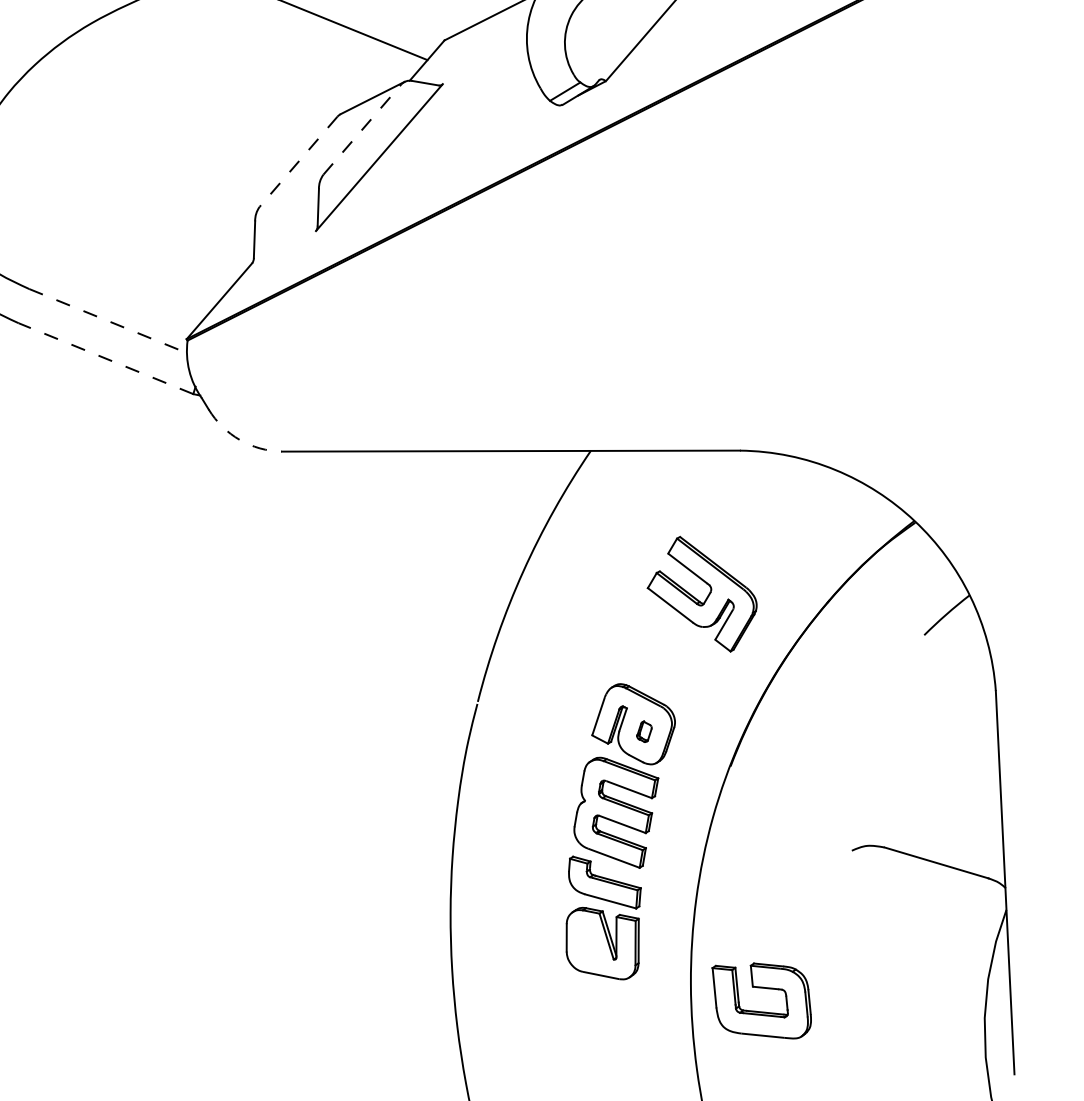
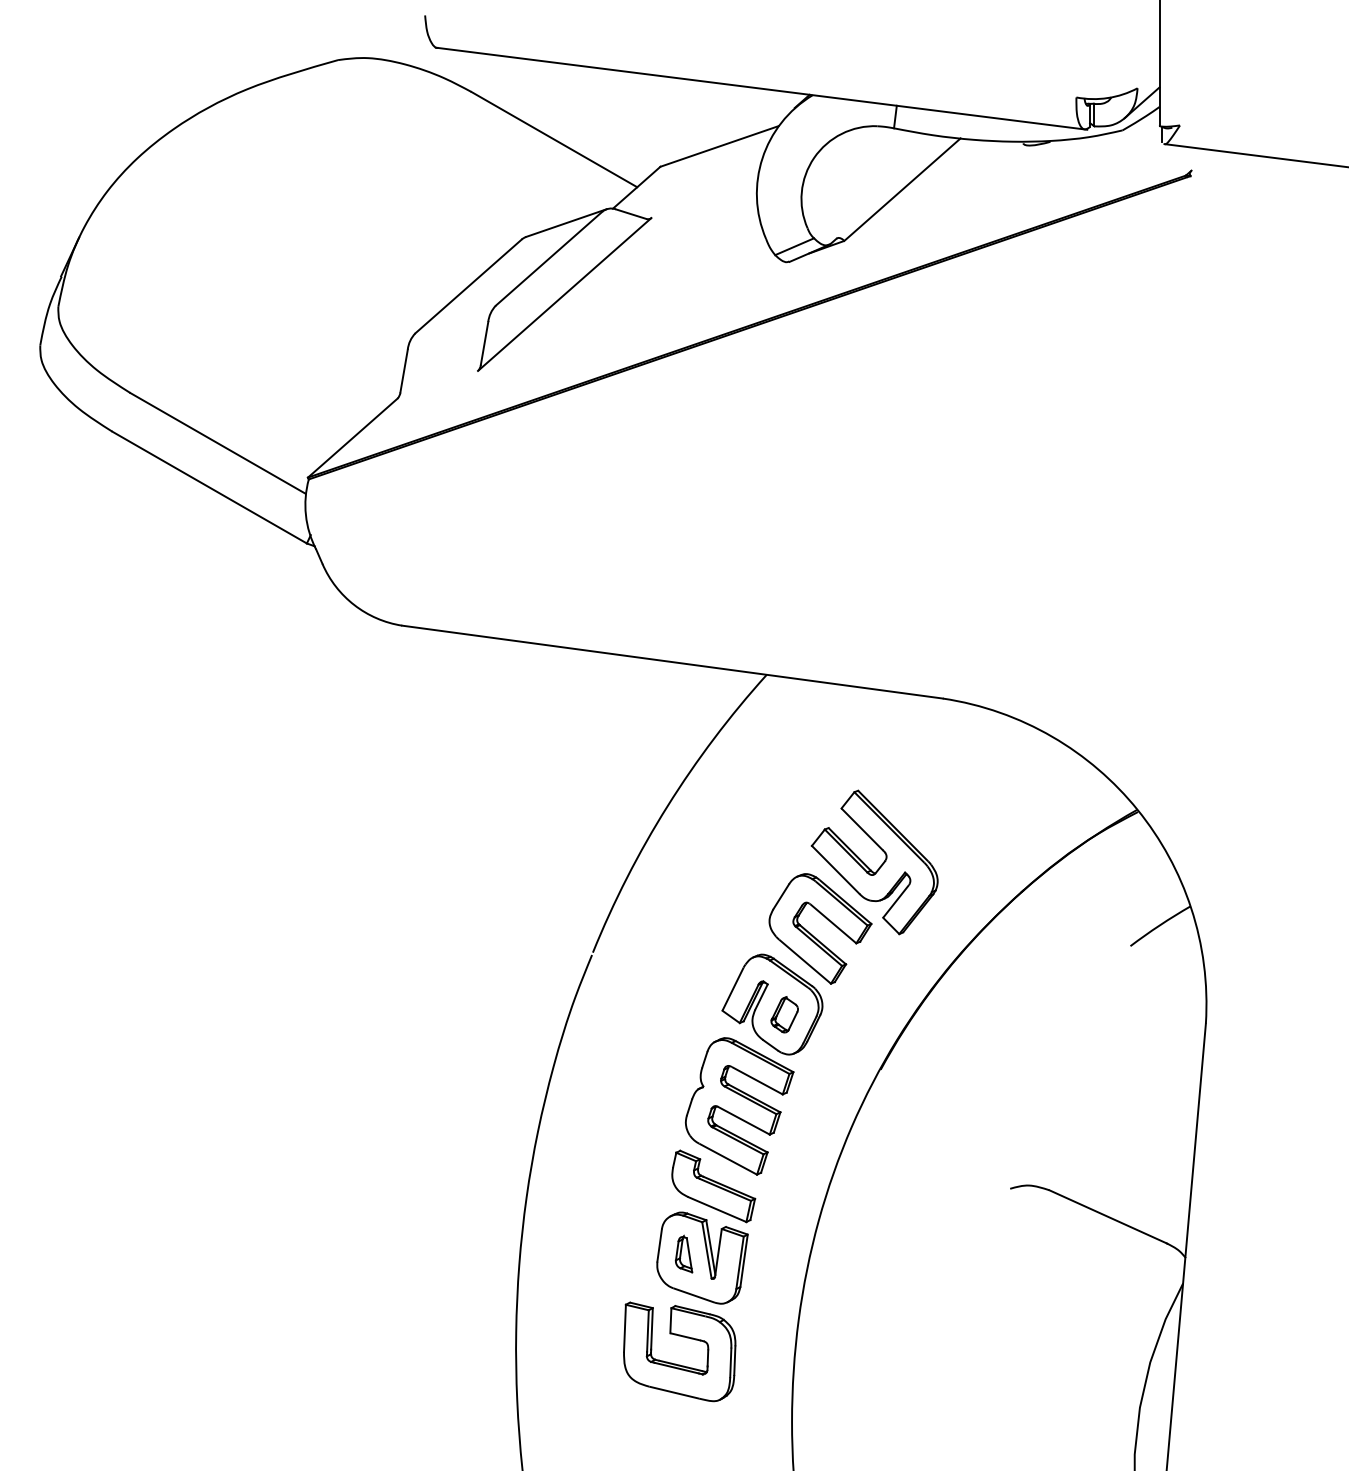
line: (362, 129) -> (549, 258), dashed -> solid
line: (298, 161) -> (468, 286), dashed -> solid
line: (107, 321) -> (217, 443), dashed -> solid
line: (105, 358) -> (209, 487), dashed -> solid
arc: (239, 440) -> (354, 605), dashed -> solid
part: (659, 662) -> (813, 935), added
part: (644, 731) -> (784, 1014), size x1.43
part: (587, 941) -> (683, 1253), added
part: (760, 1011) -> (675, 1363), moved

